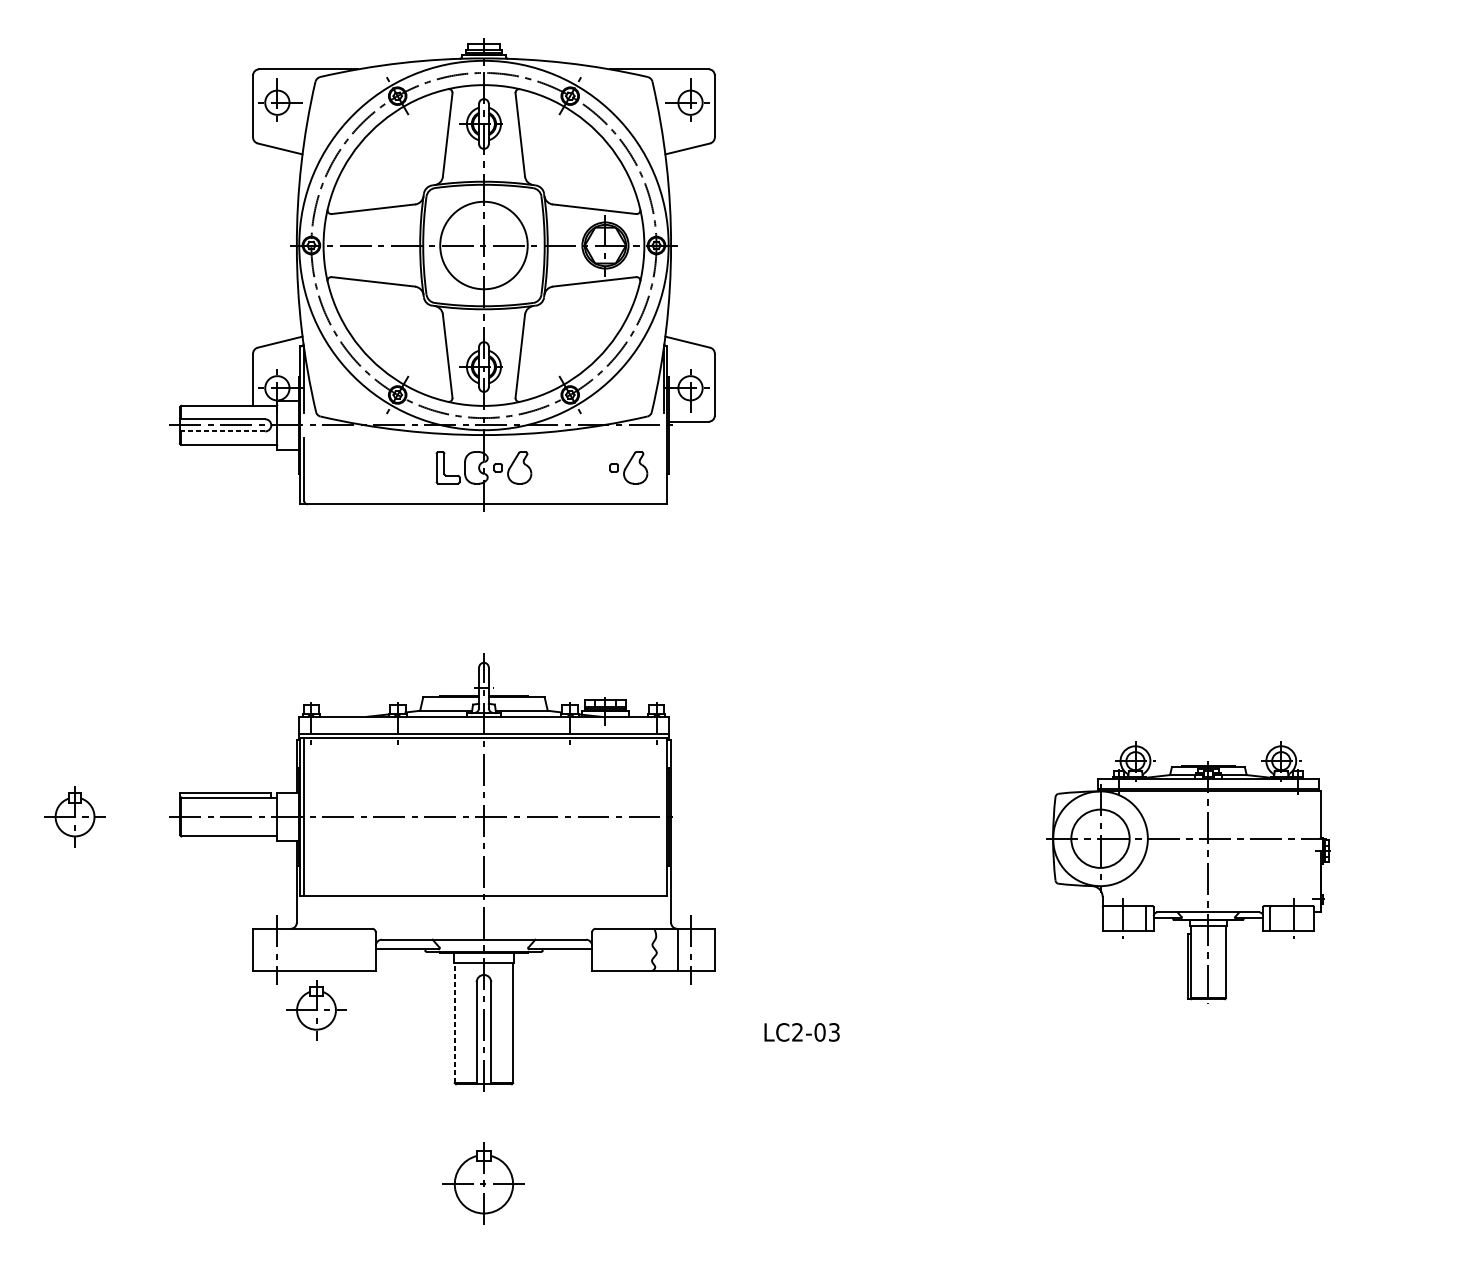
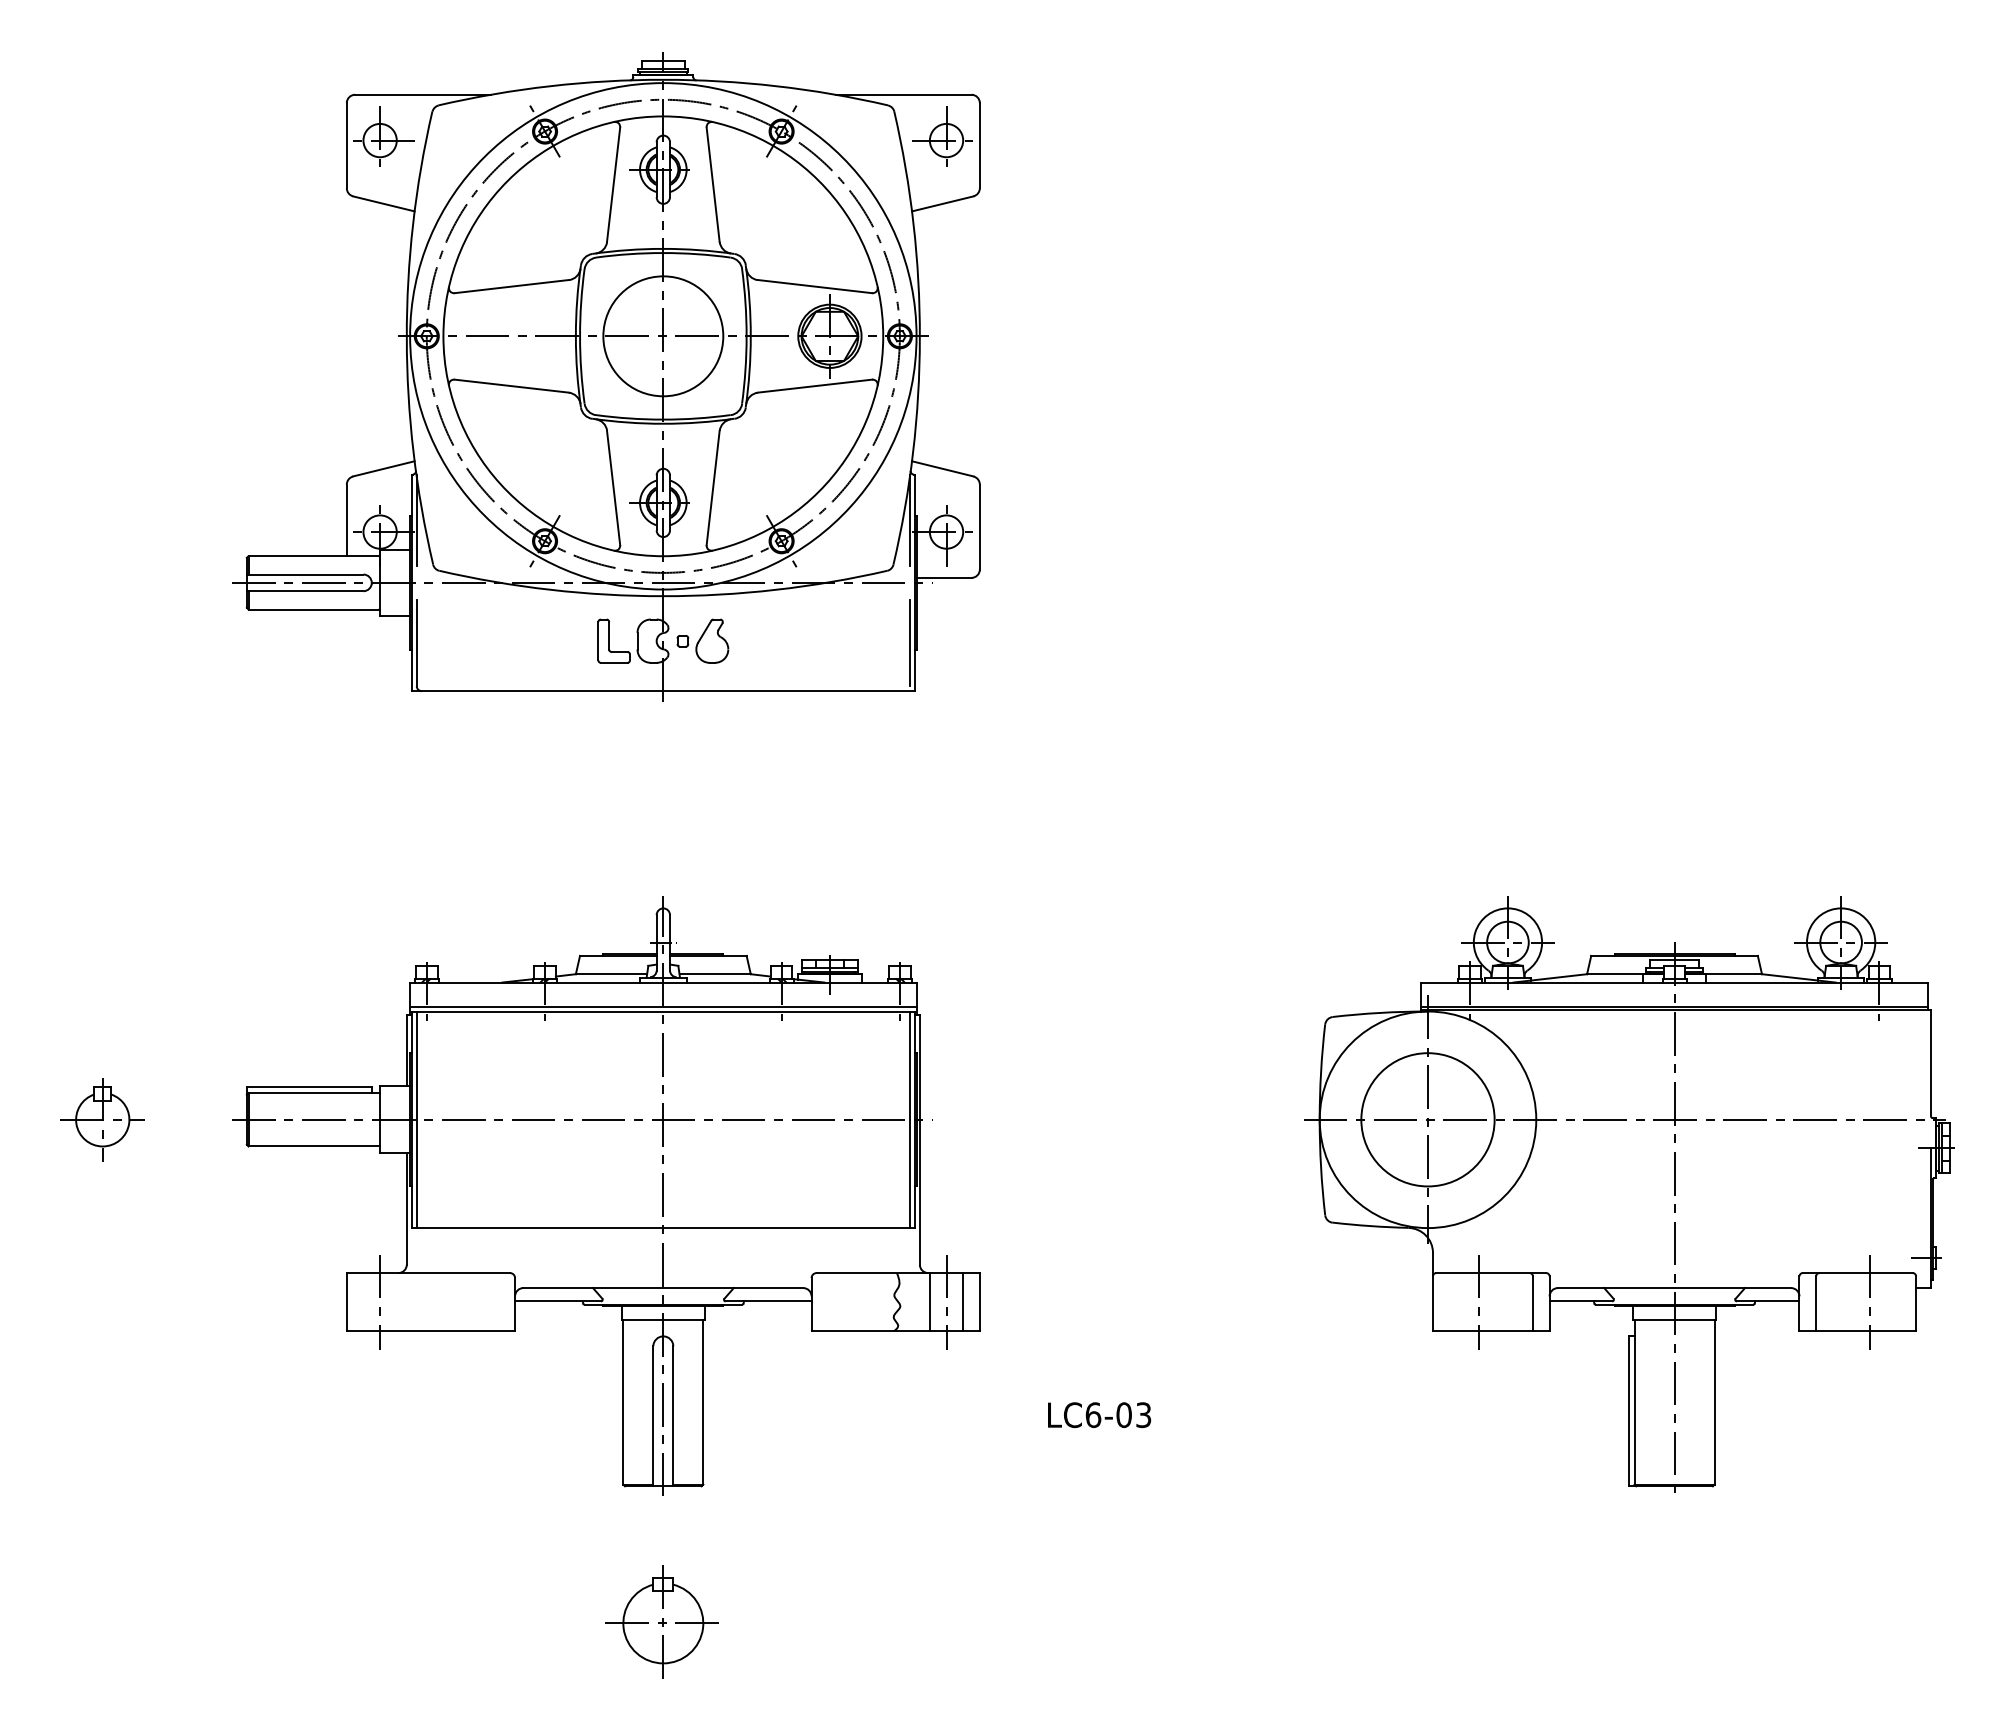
line: (222, 431) -> (304, 591), dashed -> solid
part: (628, 467) -> (861, 640), removed
line: (663, 468) -> (909, 642), added
line: (663, 816) -> (909, 1119), added
part: (1188, 871) -> (1629, 1194), size x1.67
line: (702, 950) -> (963, 1302), added
part: (316, 1010) -> (433, 1384), removed
line: (454, 1022) -> (623, 1401), dashed -> solid
text: (797, 1032) -> (1093, 1415), LC2-03 -> LC6-03

